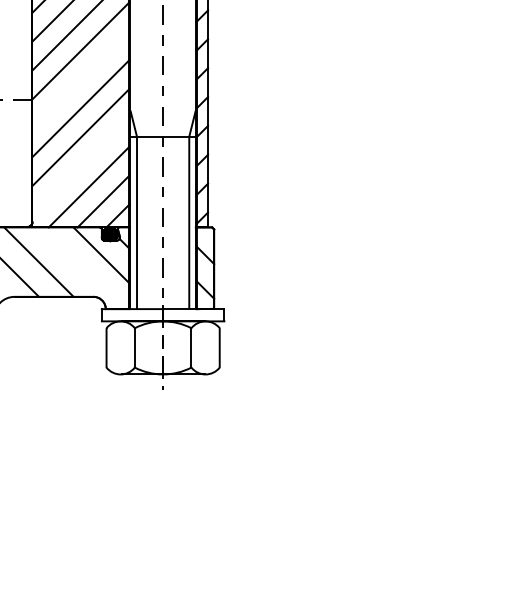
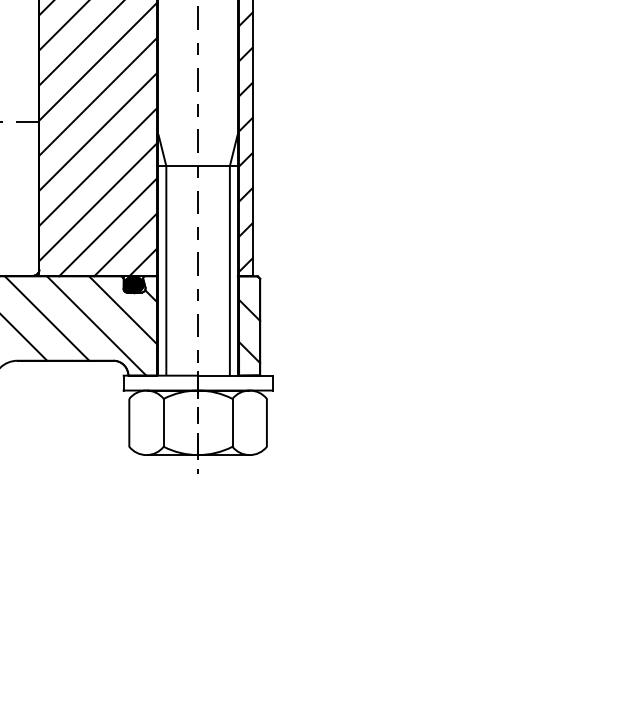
line: (81, 79) -> (98, 96), added
line: (81, 166) -> (98, 202), added
line: (79, 267) -> (96, 325), added

